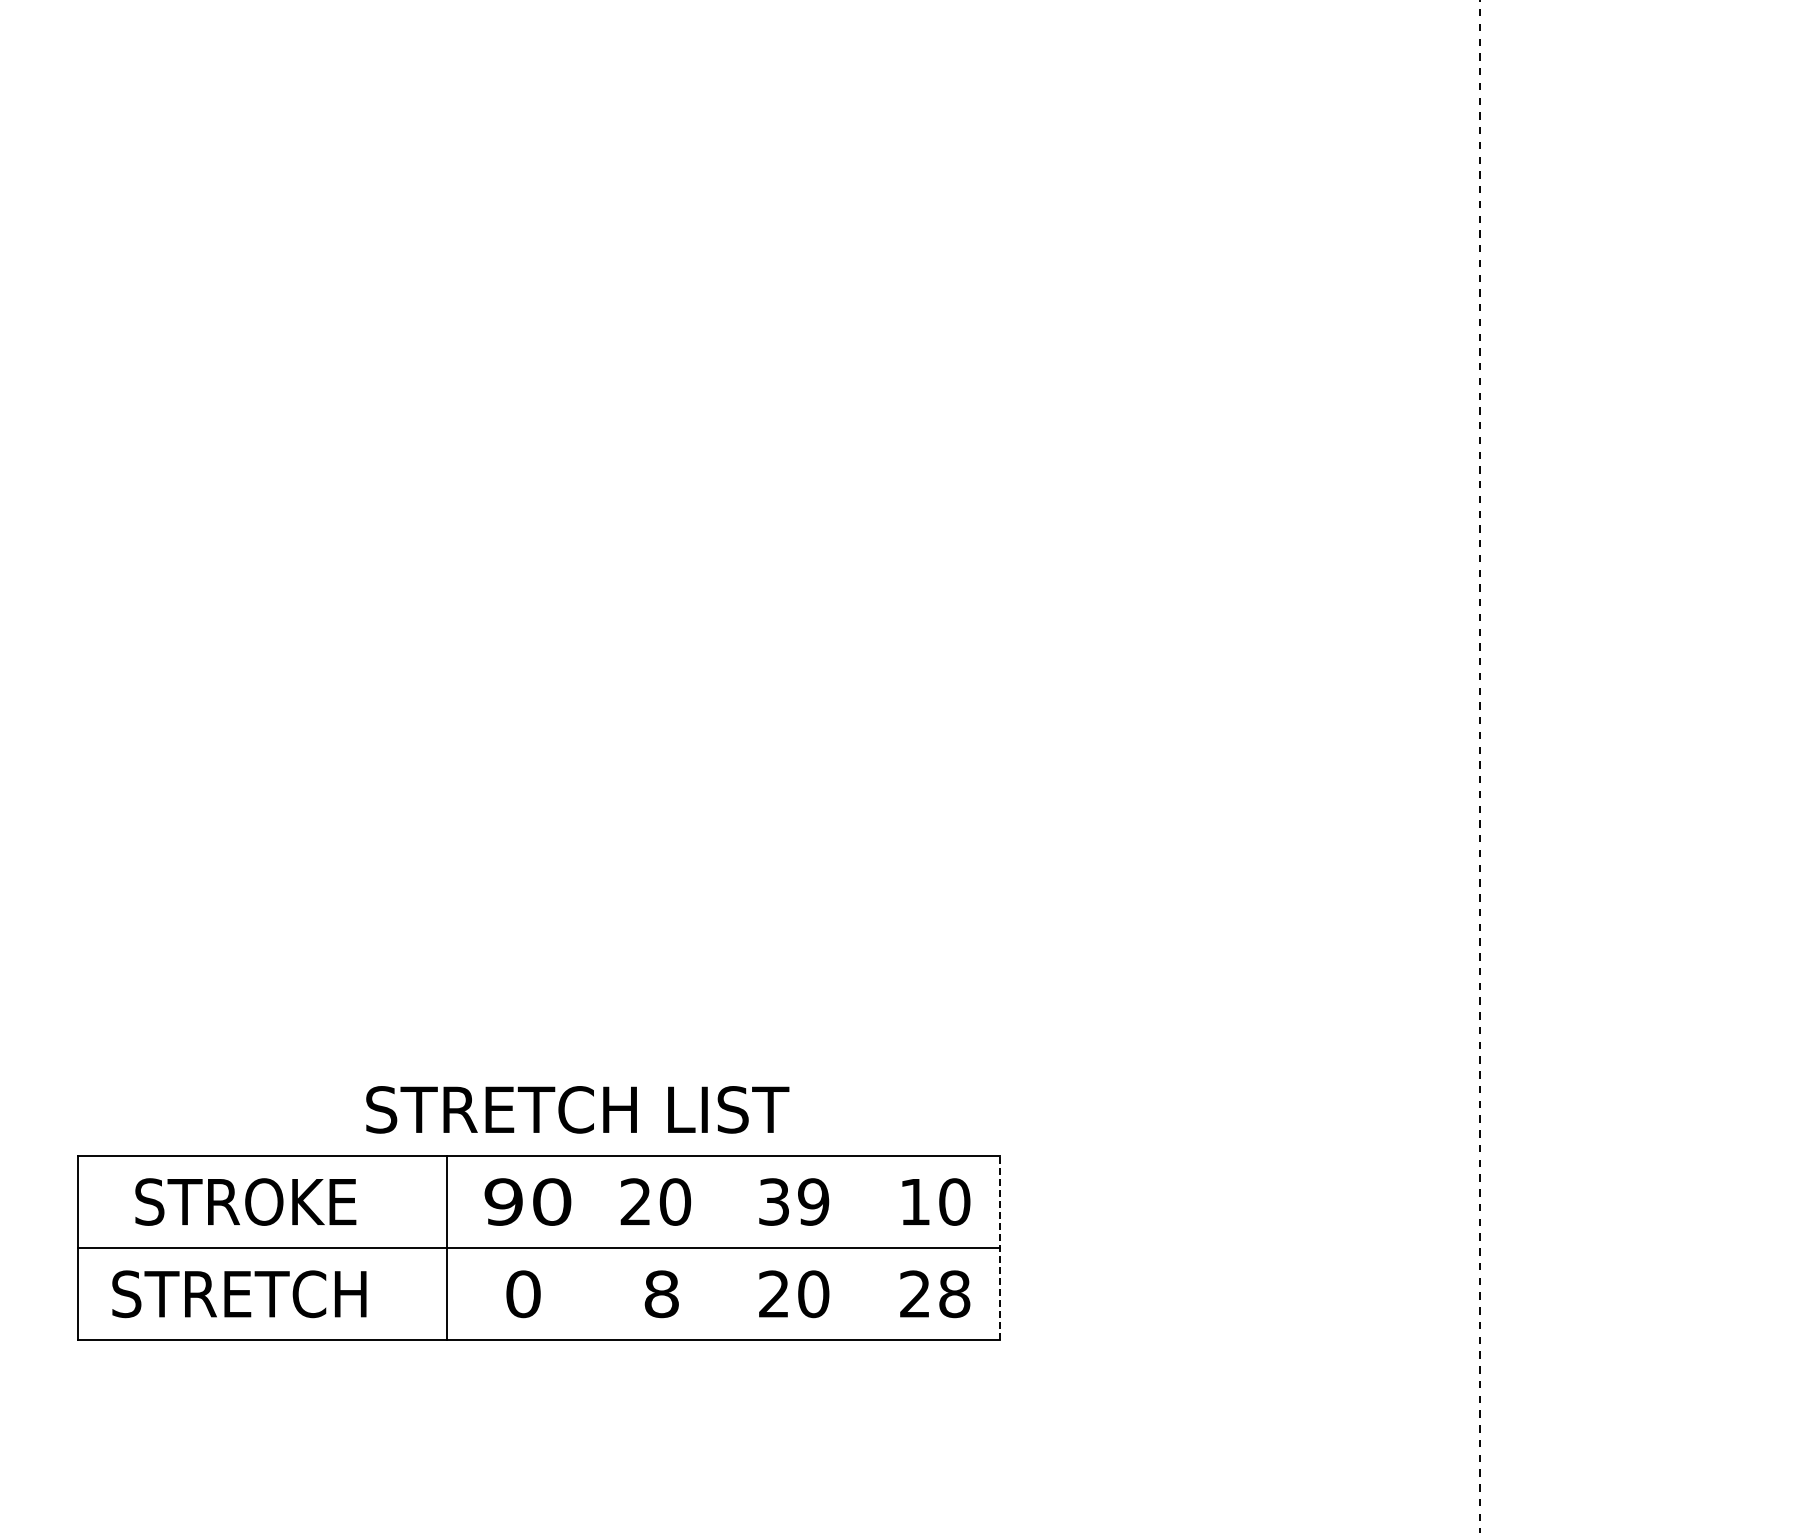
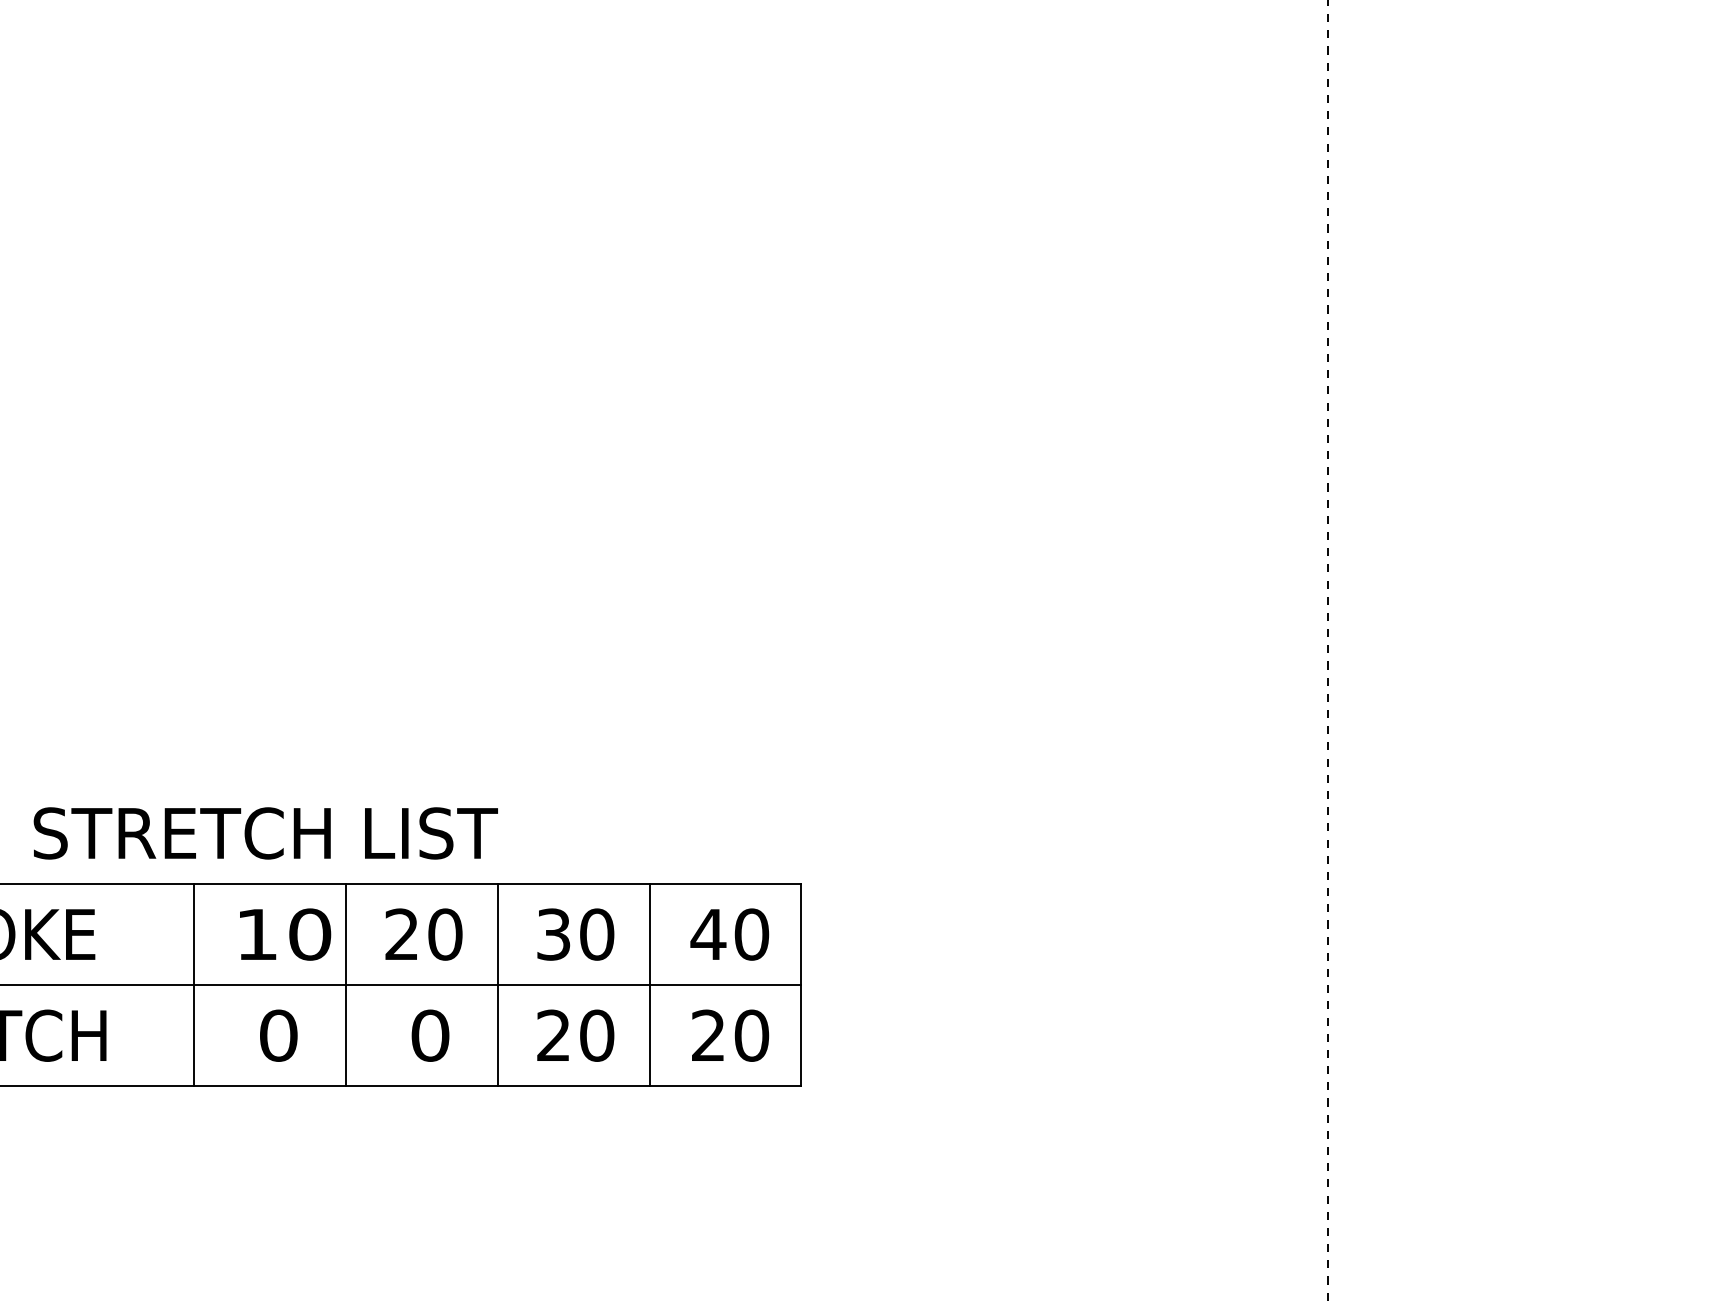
text: (577, 1109) -> (265, 833), moved
text: (503, 1201) -> (256, 933), 90 -> 10
text: (813, 1201) -> (596, 933), 39 -> 30
text: (914, 1202) -> (707, 935), 10 -> 40
line: (584, 1247) -> (345, 984), added
line: (723, 1247) -> (498, 984), added
line: (861, 1247) -> (649, 984), added
line: (999, 1247) -> (801, 984), dashed -> solid
text: (661, 1293) -> (430, 1034), 8 -> 0
text: (954, 1293) -> (751, 1034), 28 -> 20

